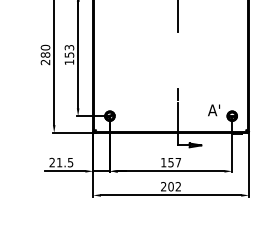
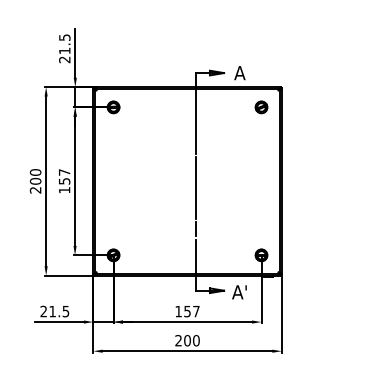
text: (69, 47) -> (64, 172), 153 -> 157
text: (45, 54) -> (35, 180), 280 -> 200
line: (177, 60) -> (195, 187), added
text: (214, 110) -> (239, 292), moved
text: (178, 186) -> (196, 340), 202 -> 200

